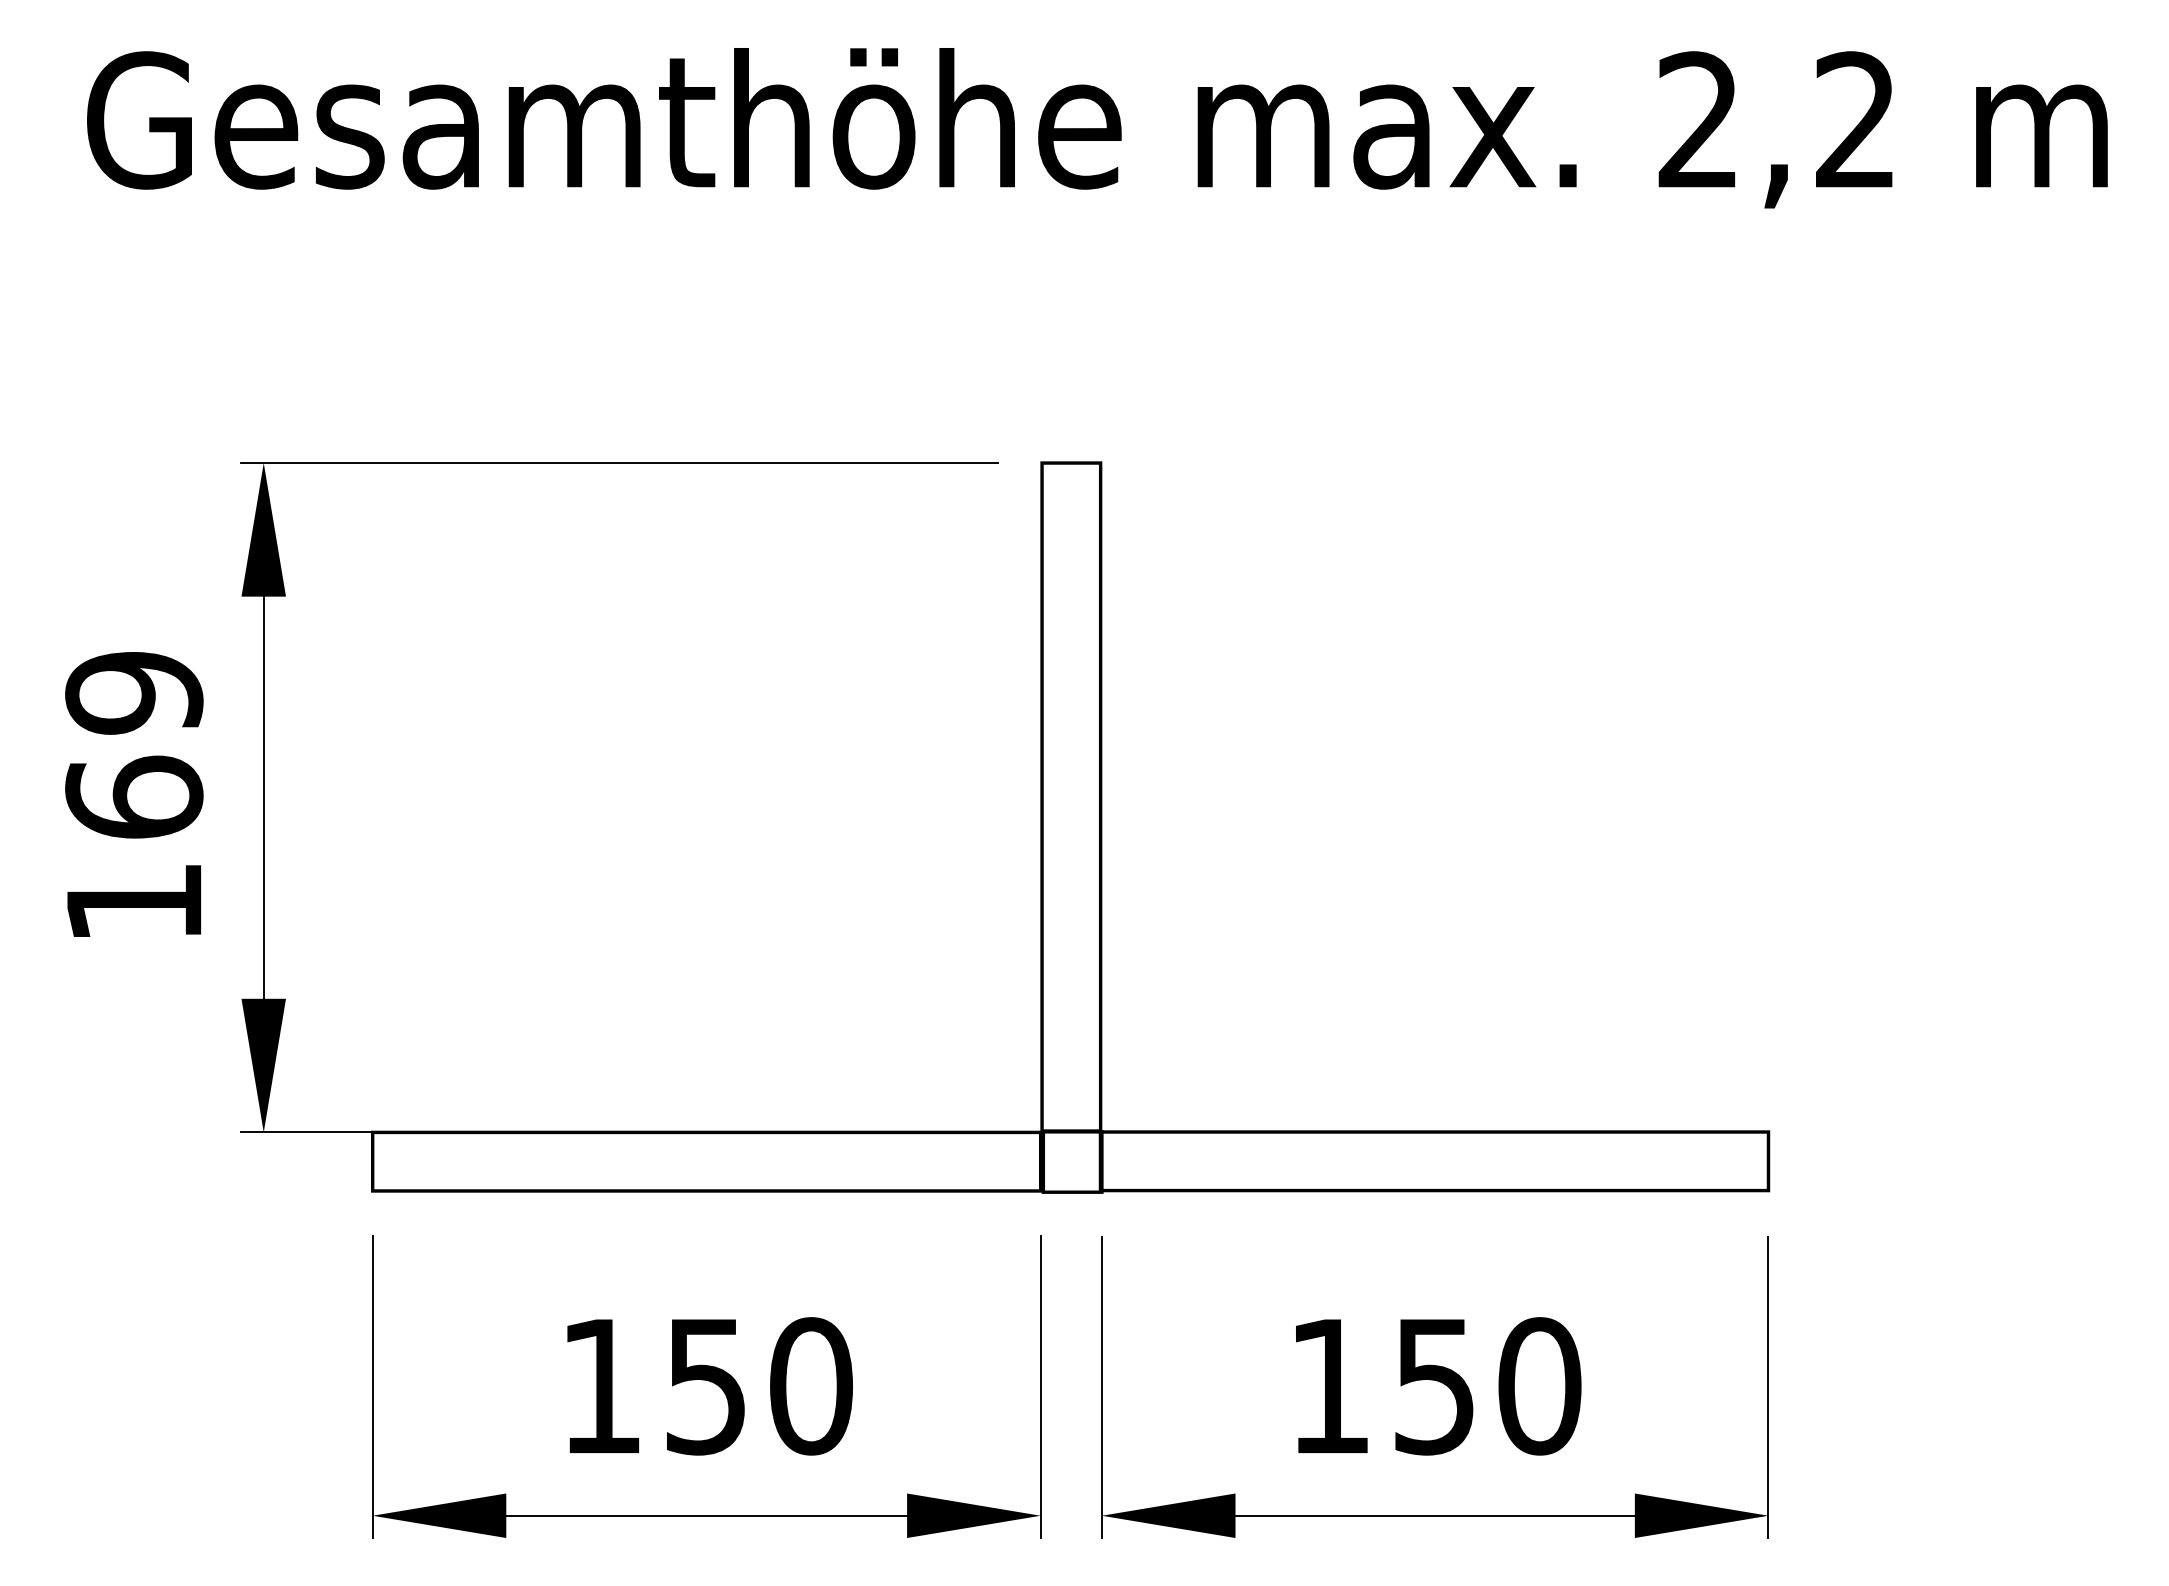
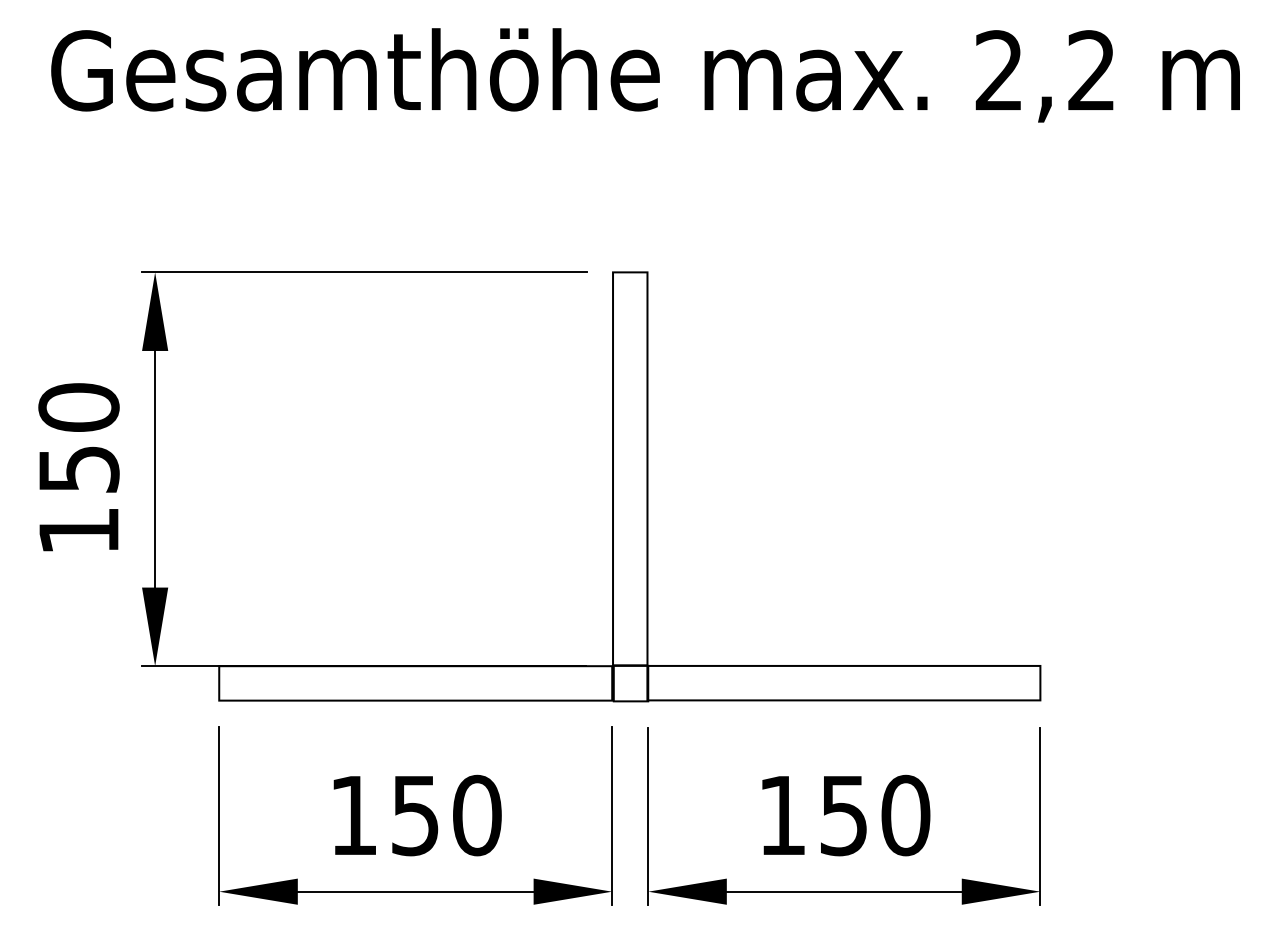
text: (133, 745) -> (78, 438), 169 -> 150

